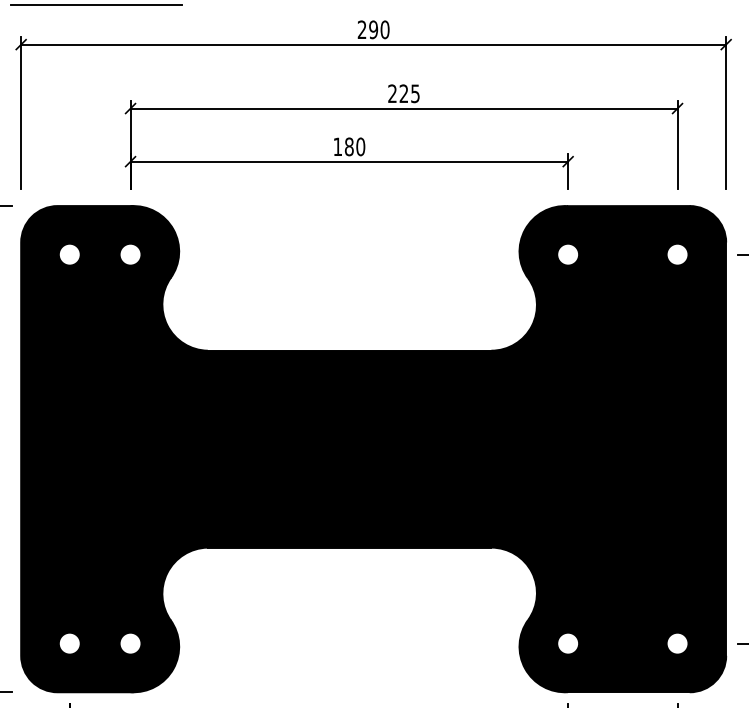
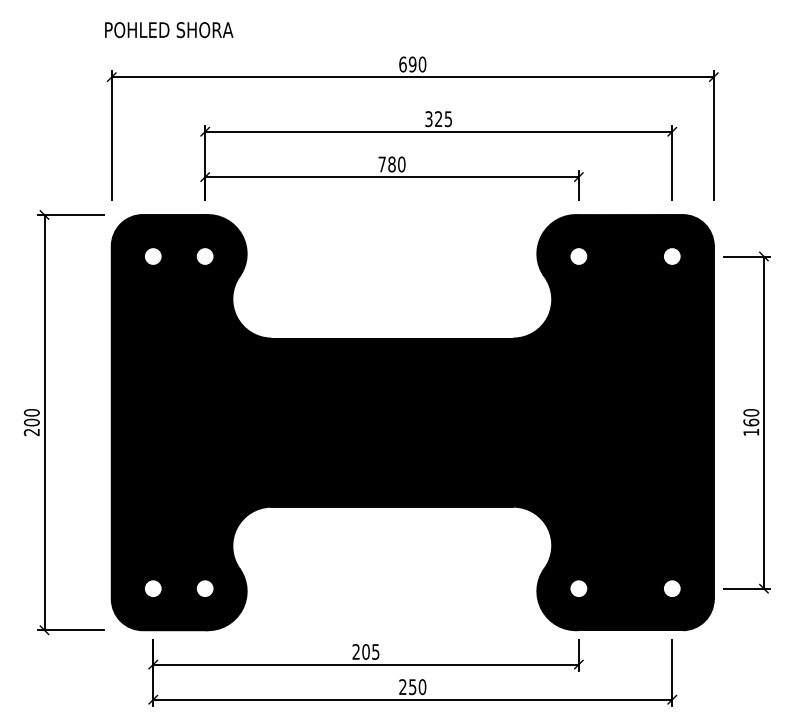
line: (95, 5) -> (175, 43), removed
text: (361, 29) -> (402, 64), 290 -> 690
text: (392, 94) -> (428, 119), 225 -> 325
text: (337, 146) -> (381, 164), 180 -> 780

